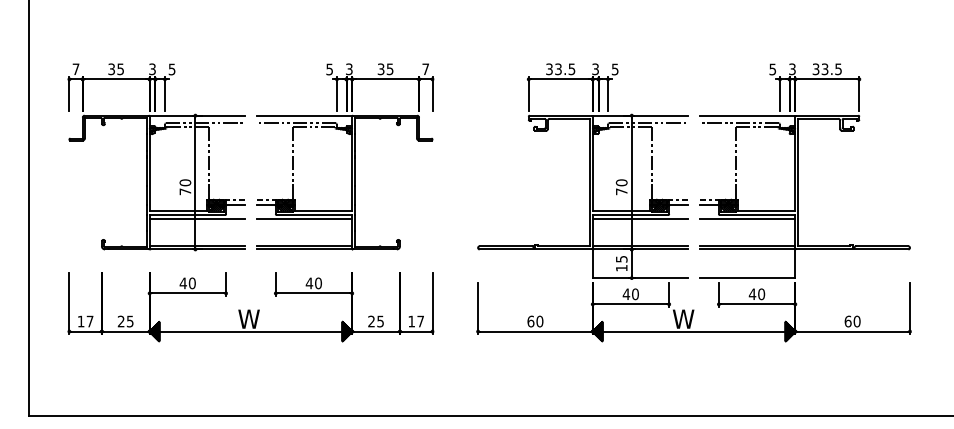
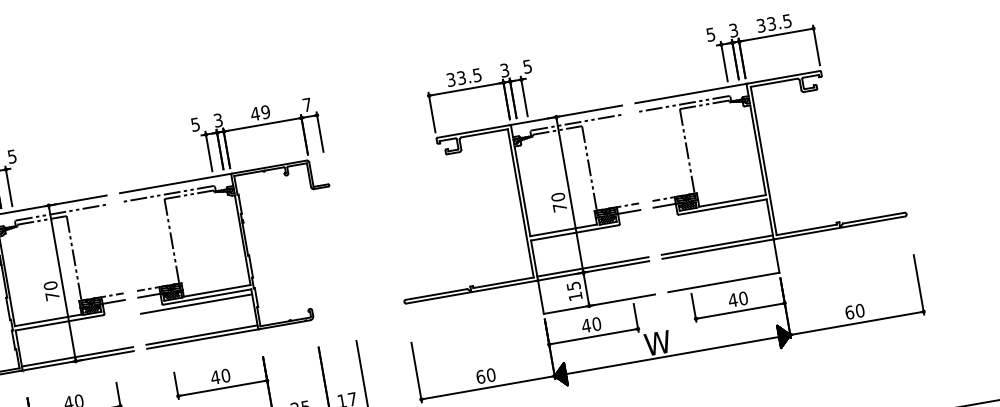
text: (385, 69) -> (260, 113), 35 -> 49
line: (197, 219) -> (72, 325), removed
line: (640, 219) -> (587, 236), removed
line: (747, 219) -> (711, 214), removed

